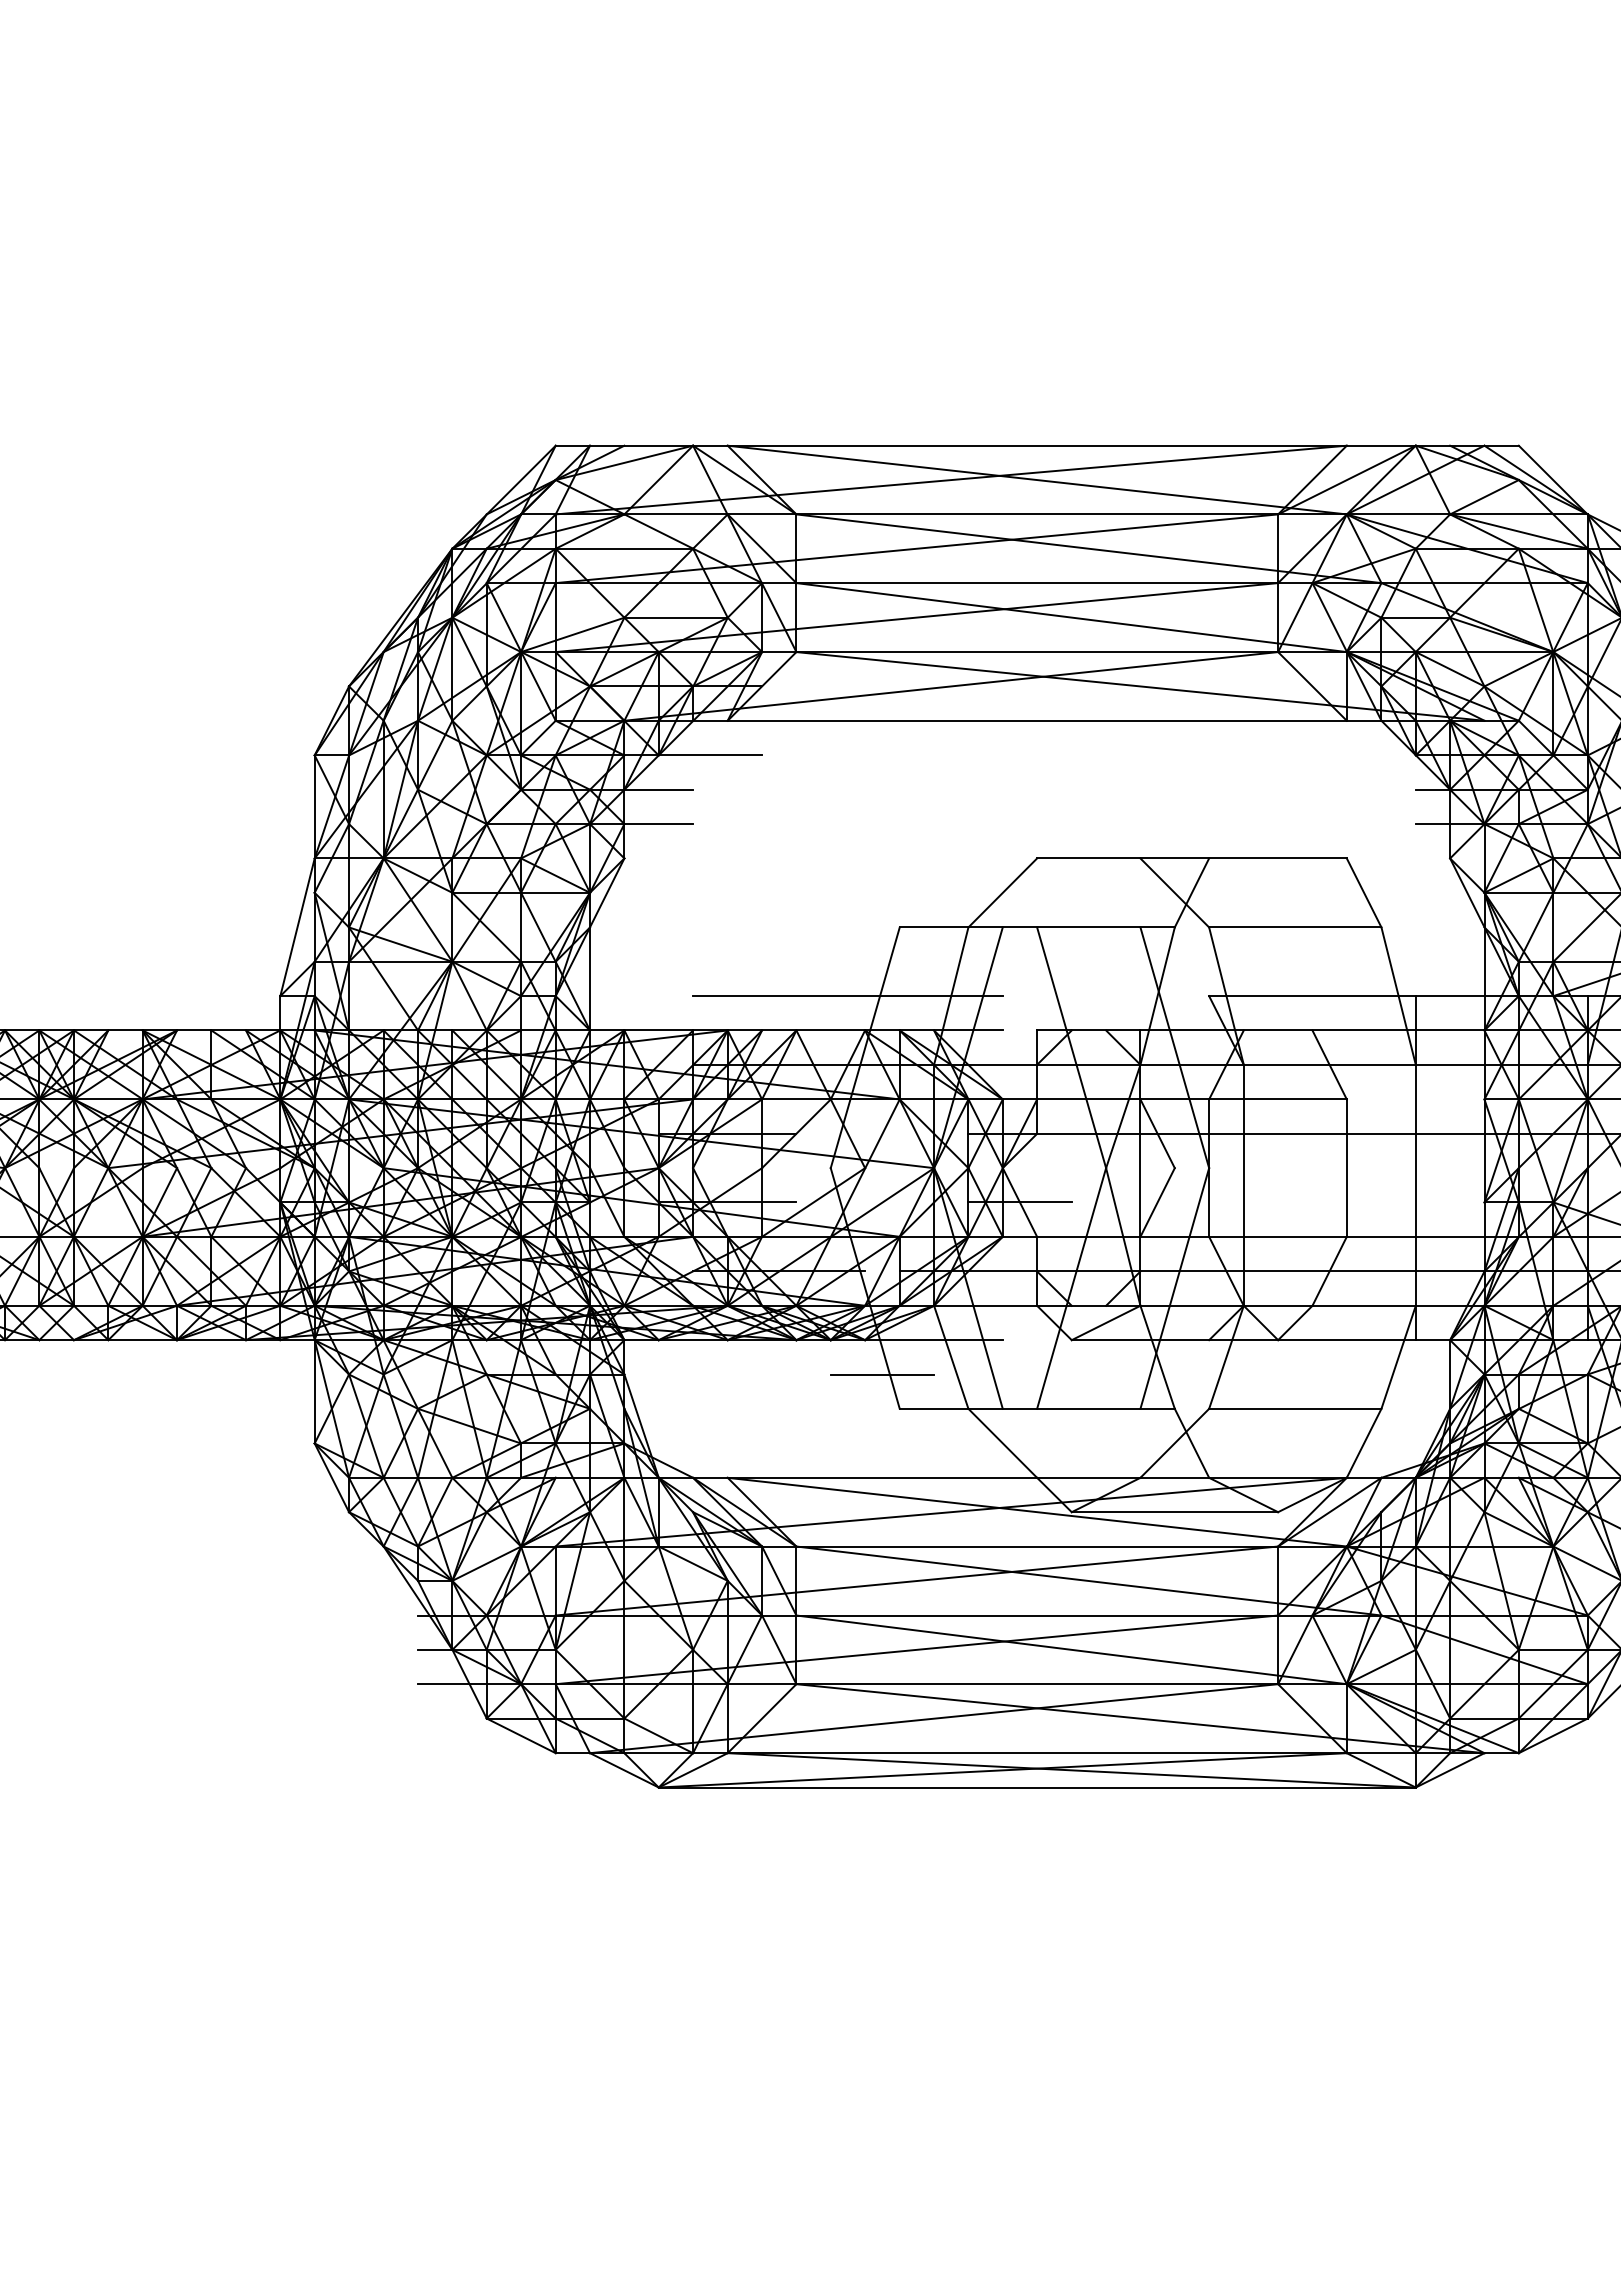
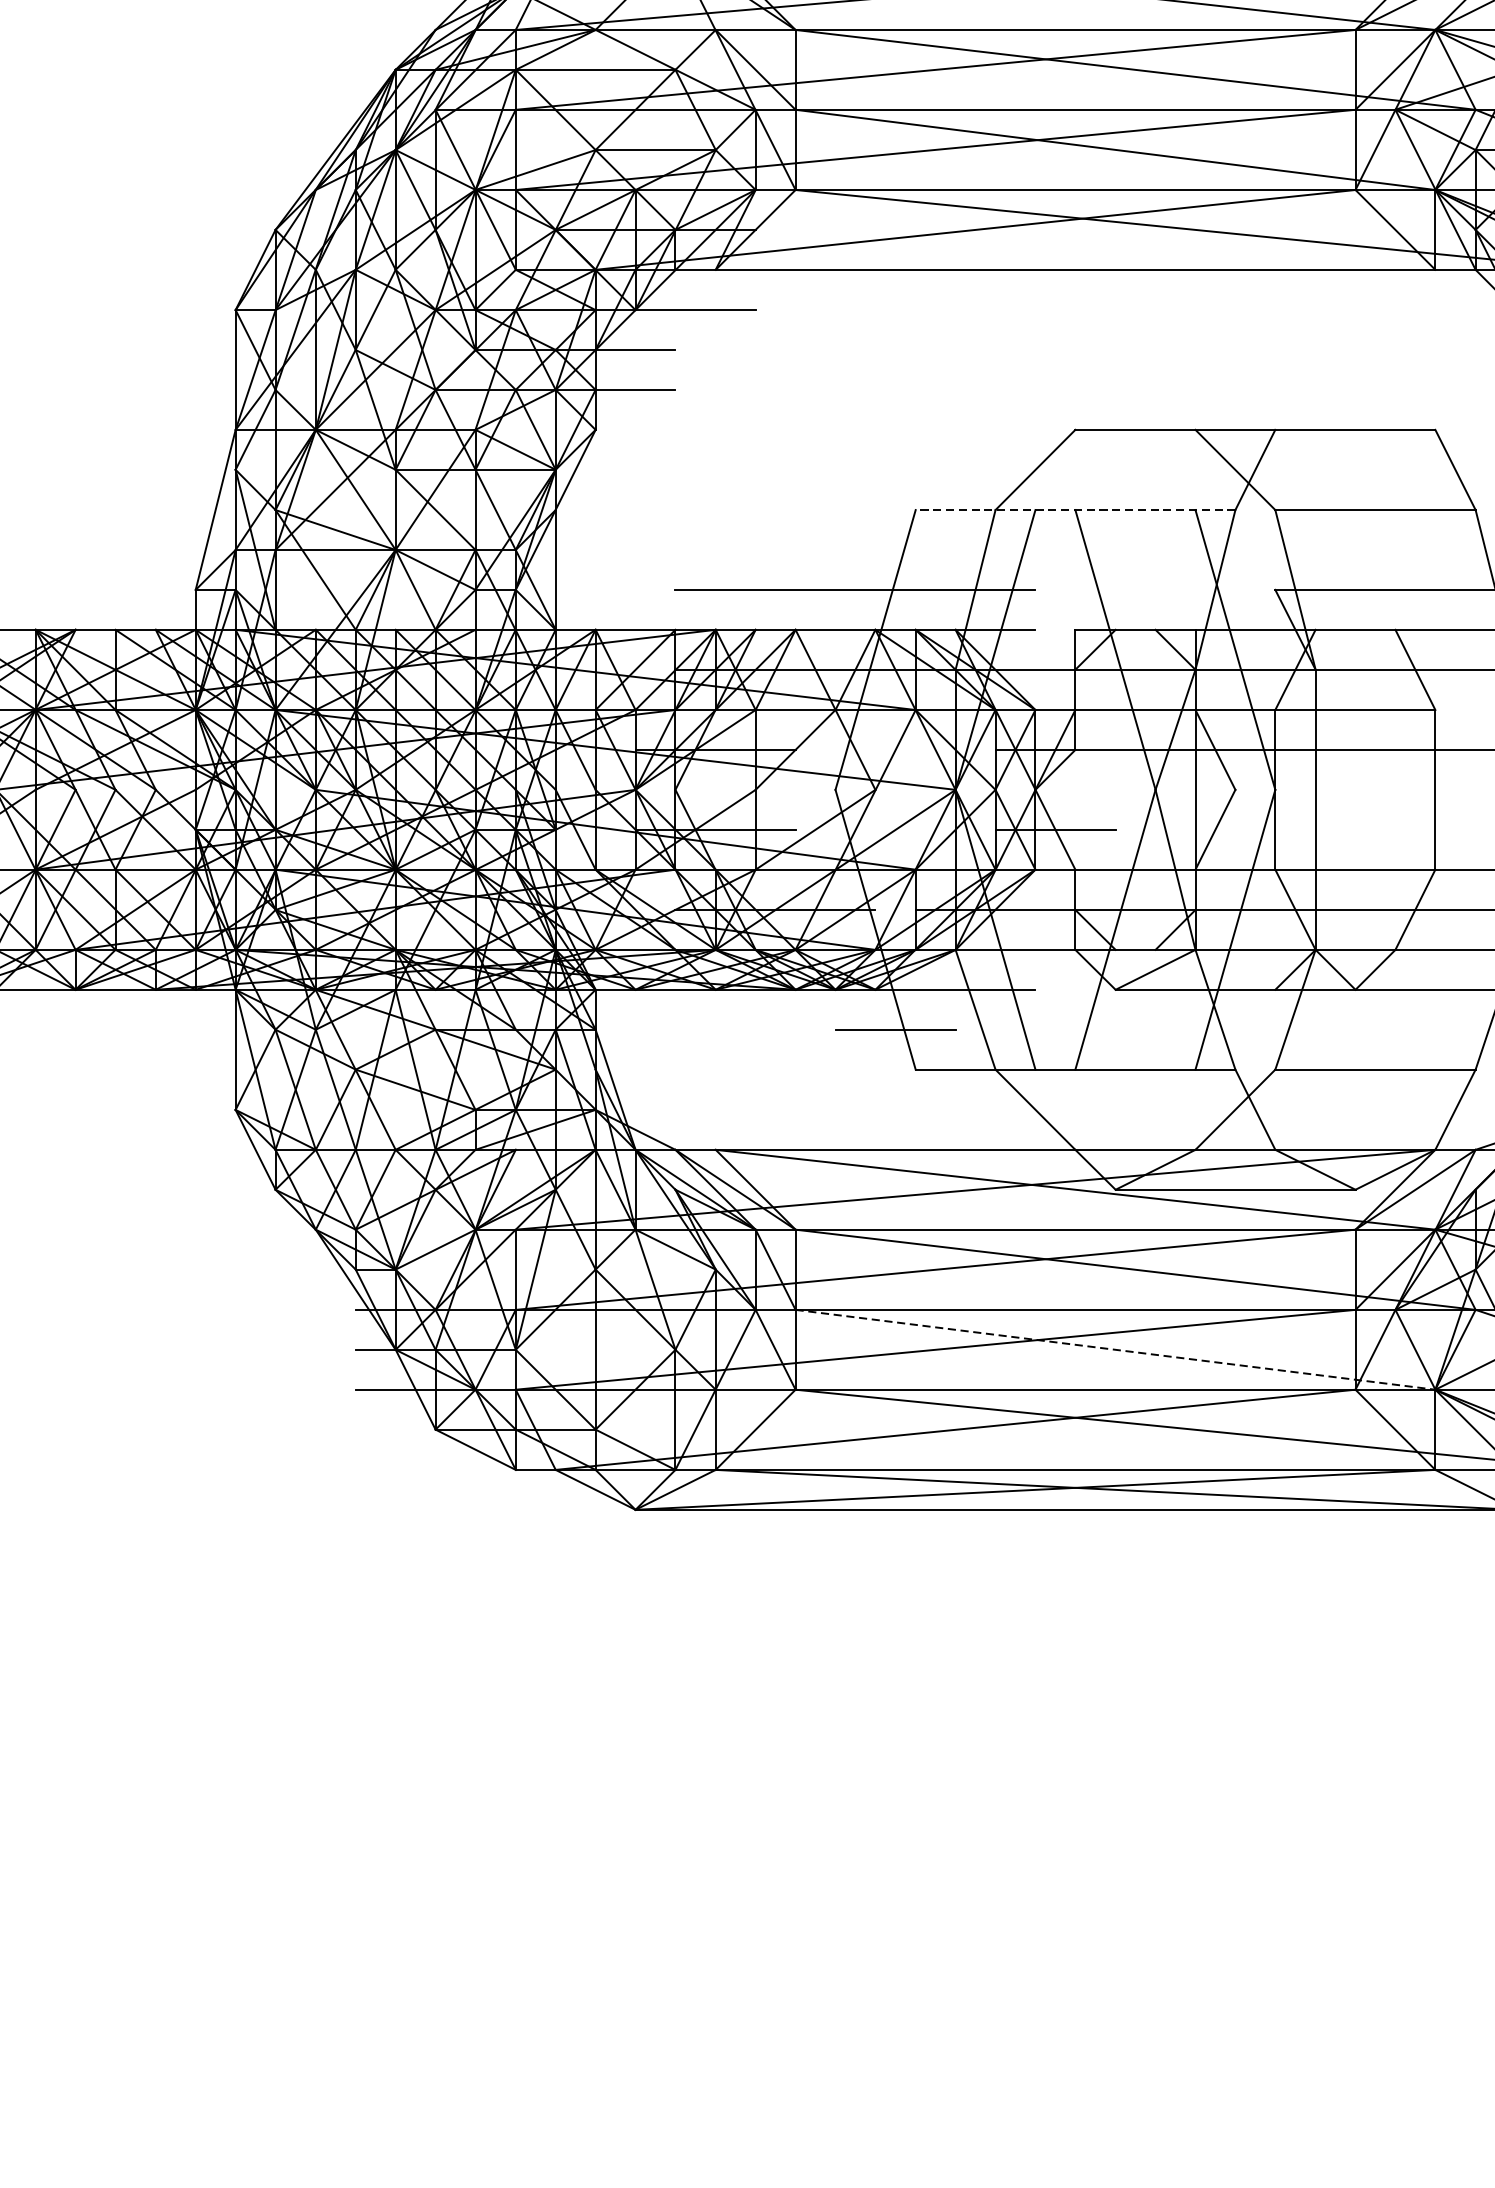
line: (1037, 927) -> (1075, 510), solid -> dashed
line: (1072, 1649) -> (1116, 1349), solid -> dashed

